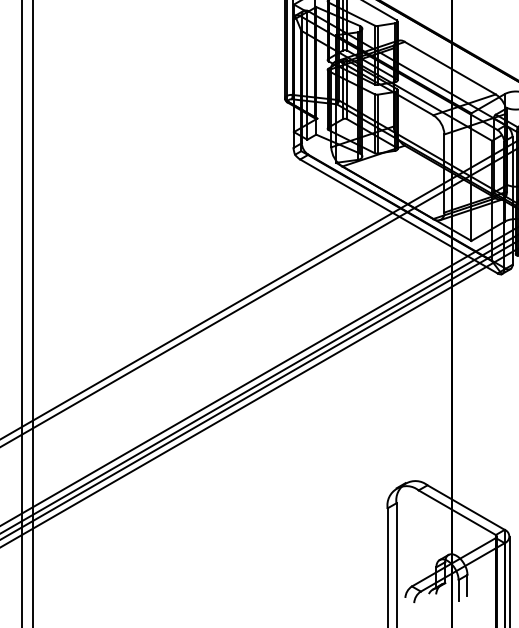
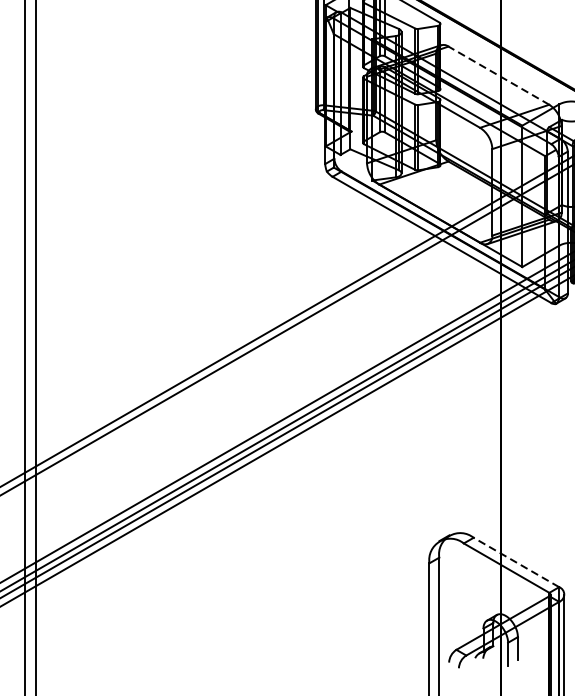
line: (450, 68) -> (499, 76), solid -> dashed
line: (466, 507) -> (516, 562), solid -> dashed

